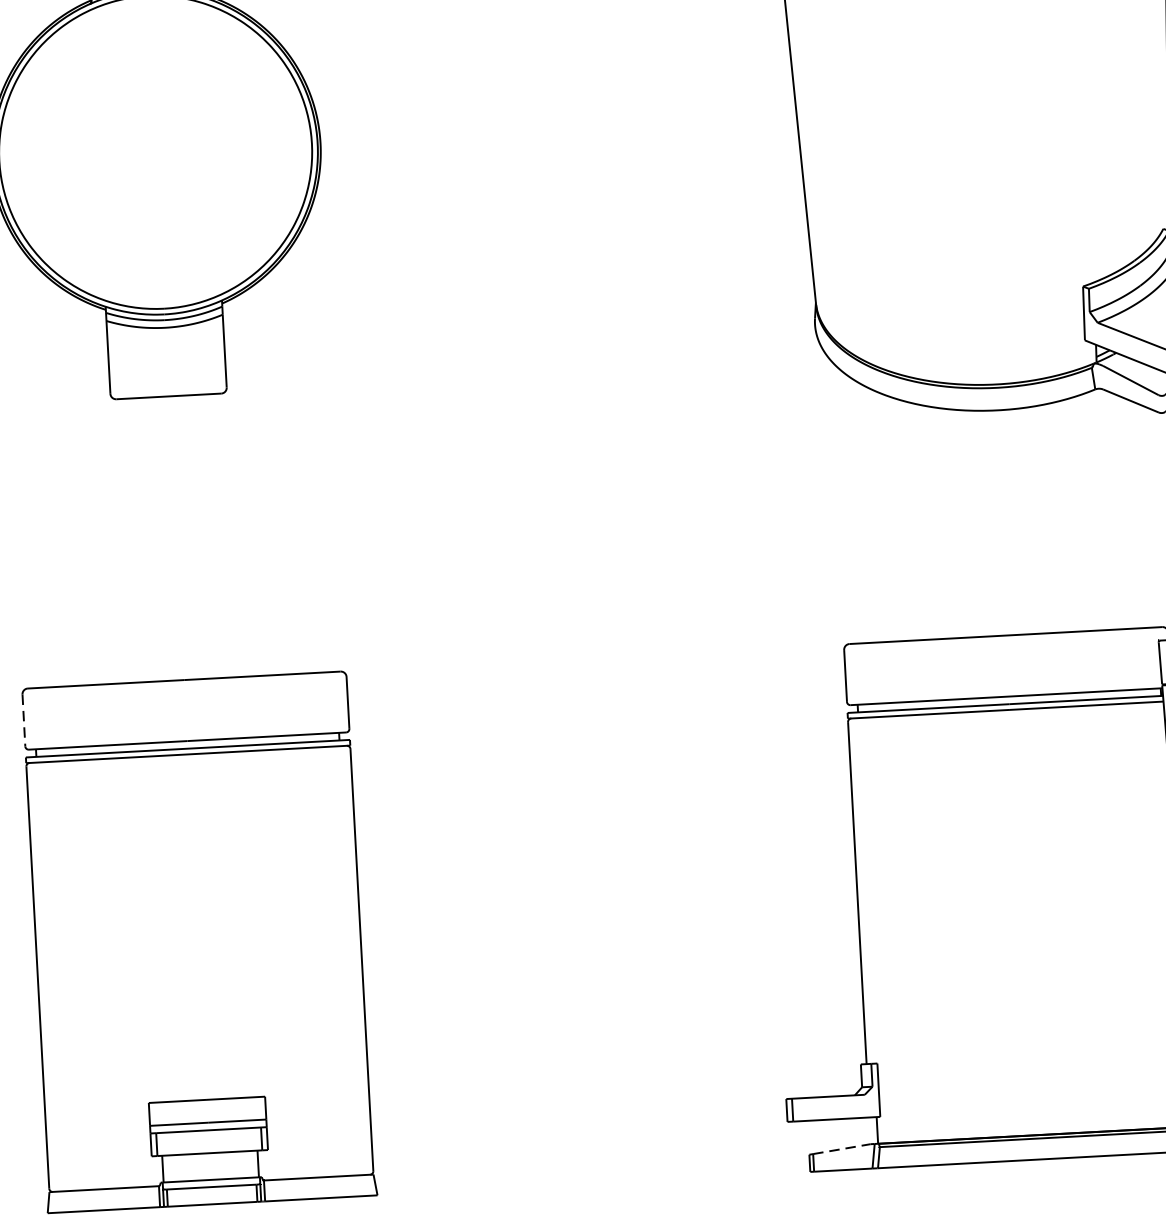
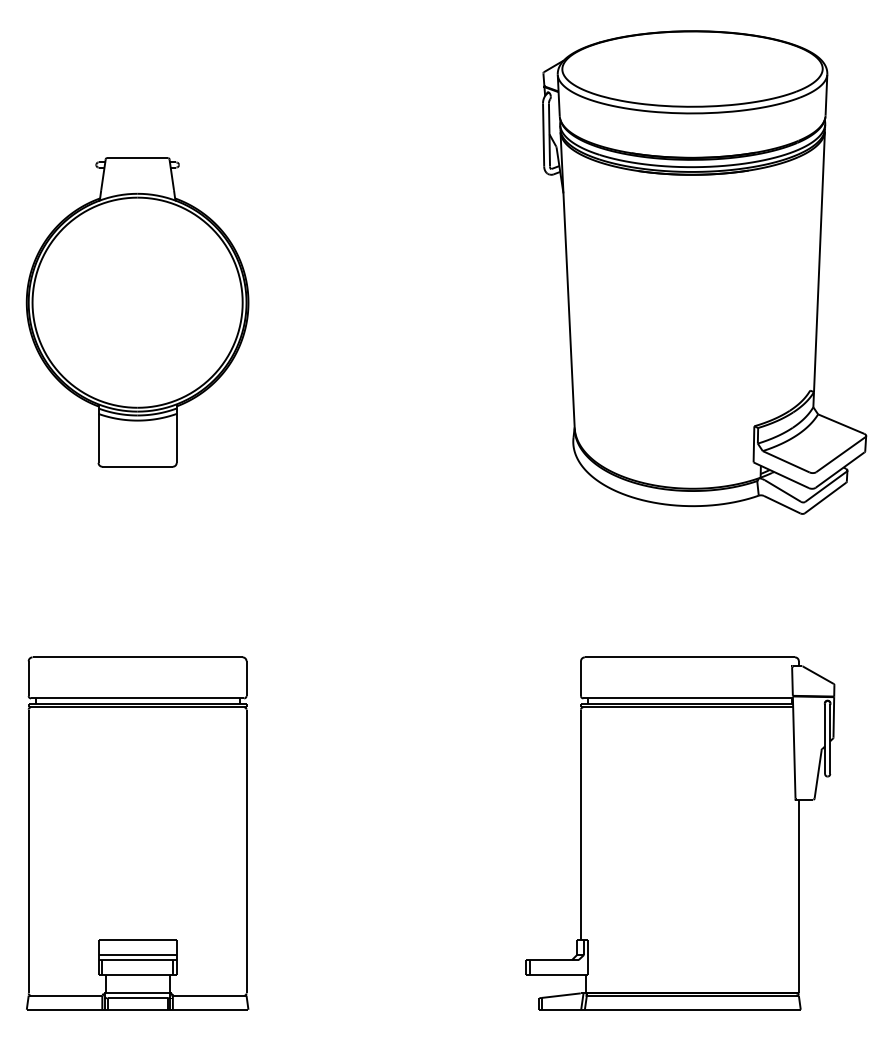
line: (23, 721) -> (28, 679), dashed -> solid
line: (842, 1148) -> (561, 995), dashed -> solid

